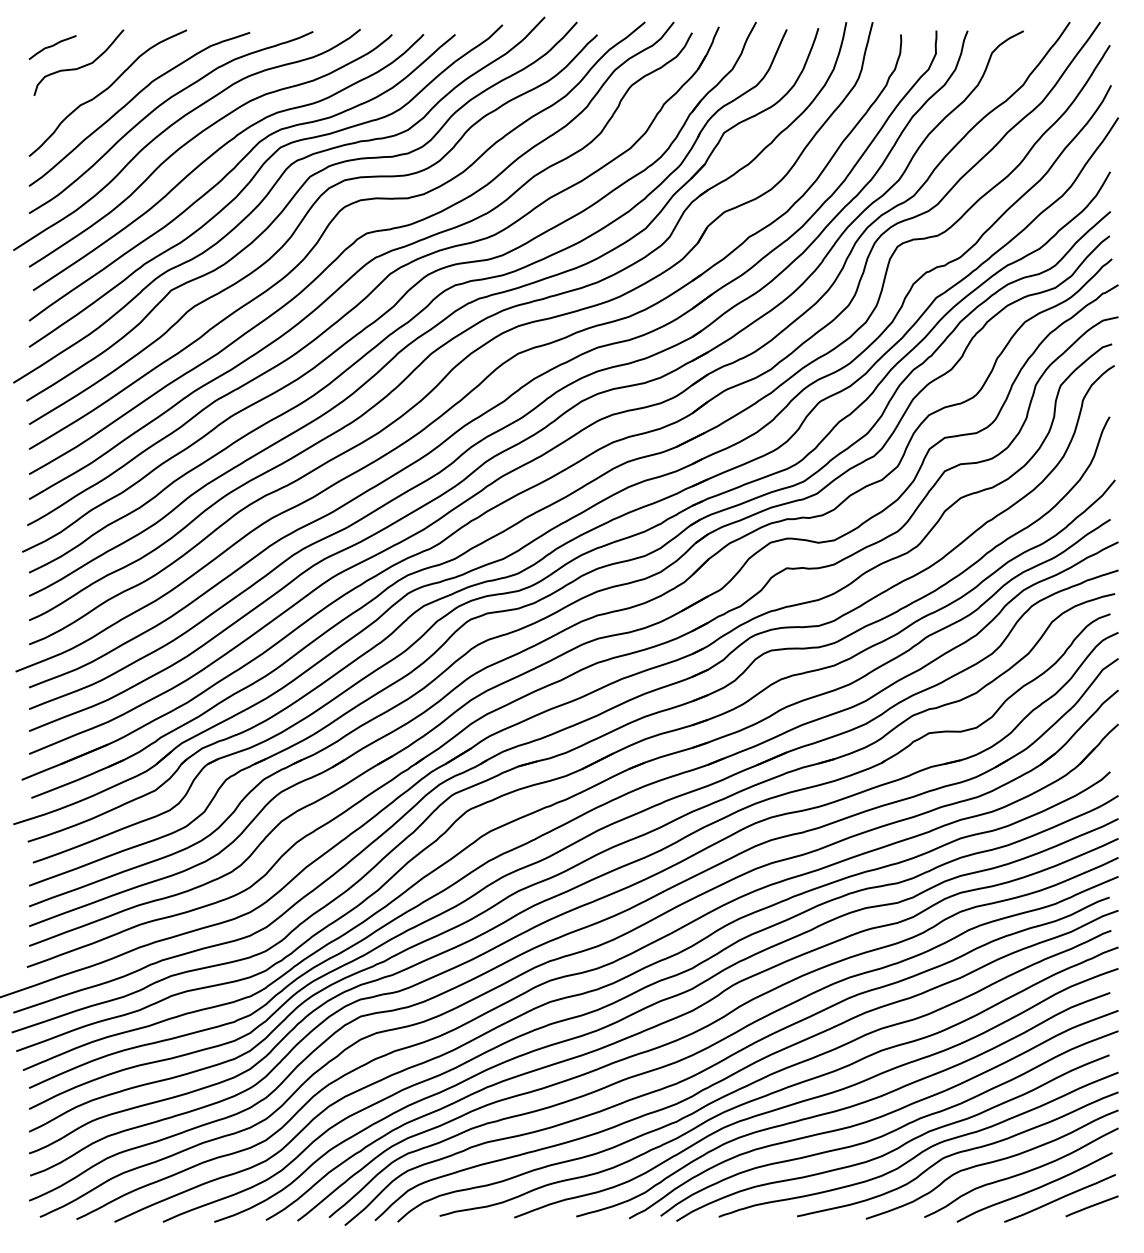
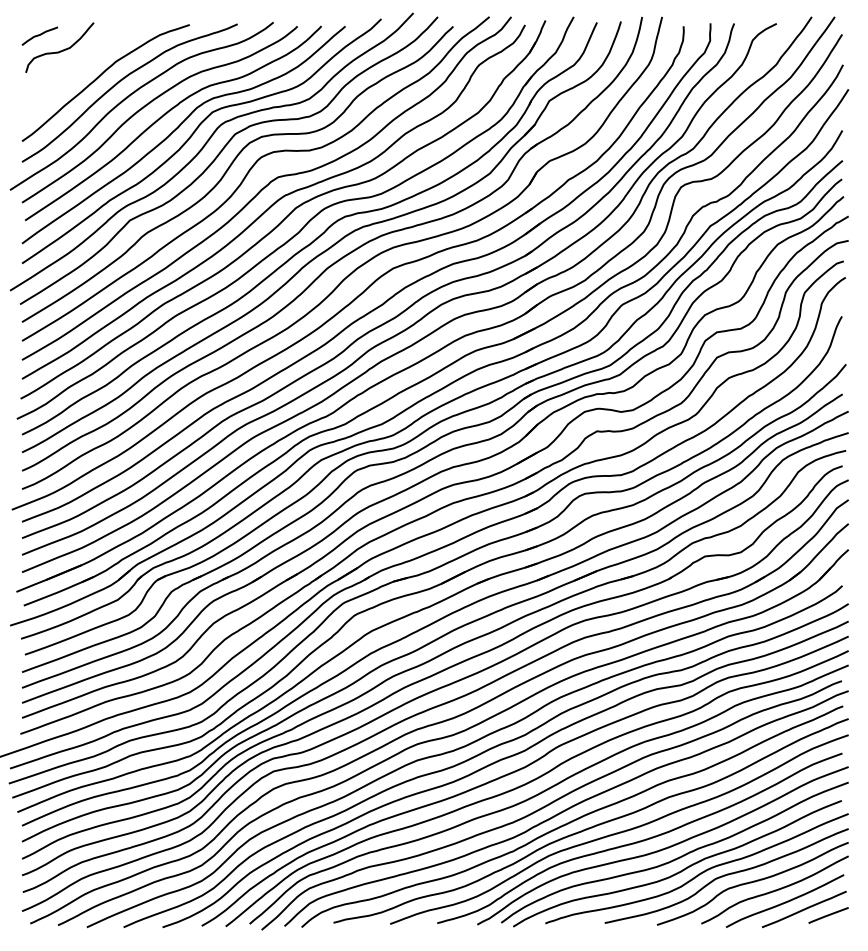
curve: (106, 91) -> (80, 69), removed

